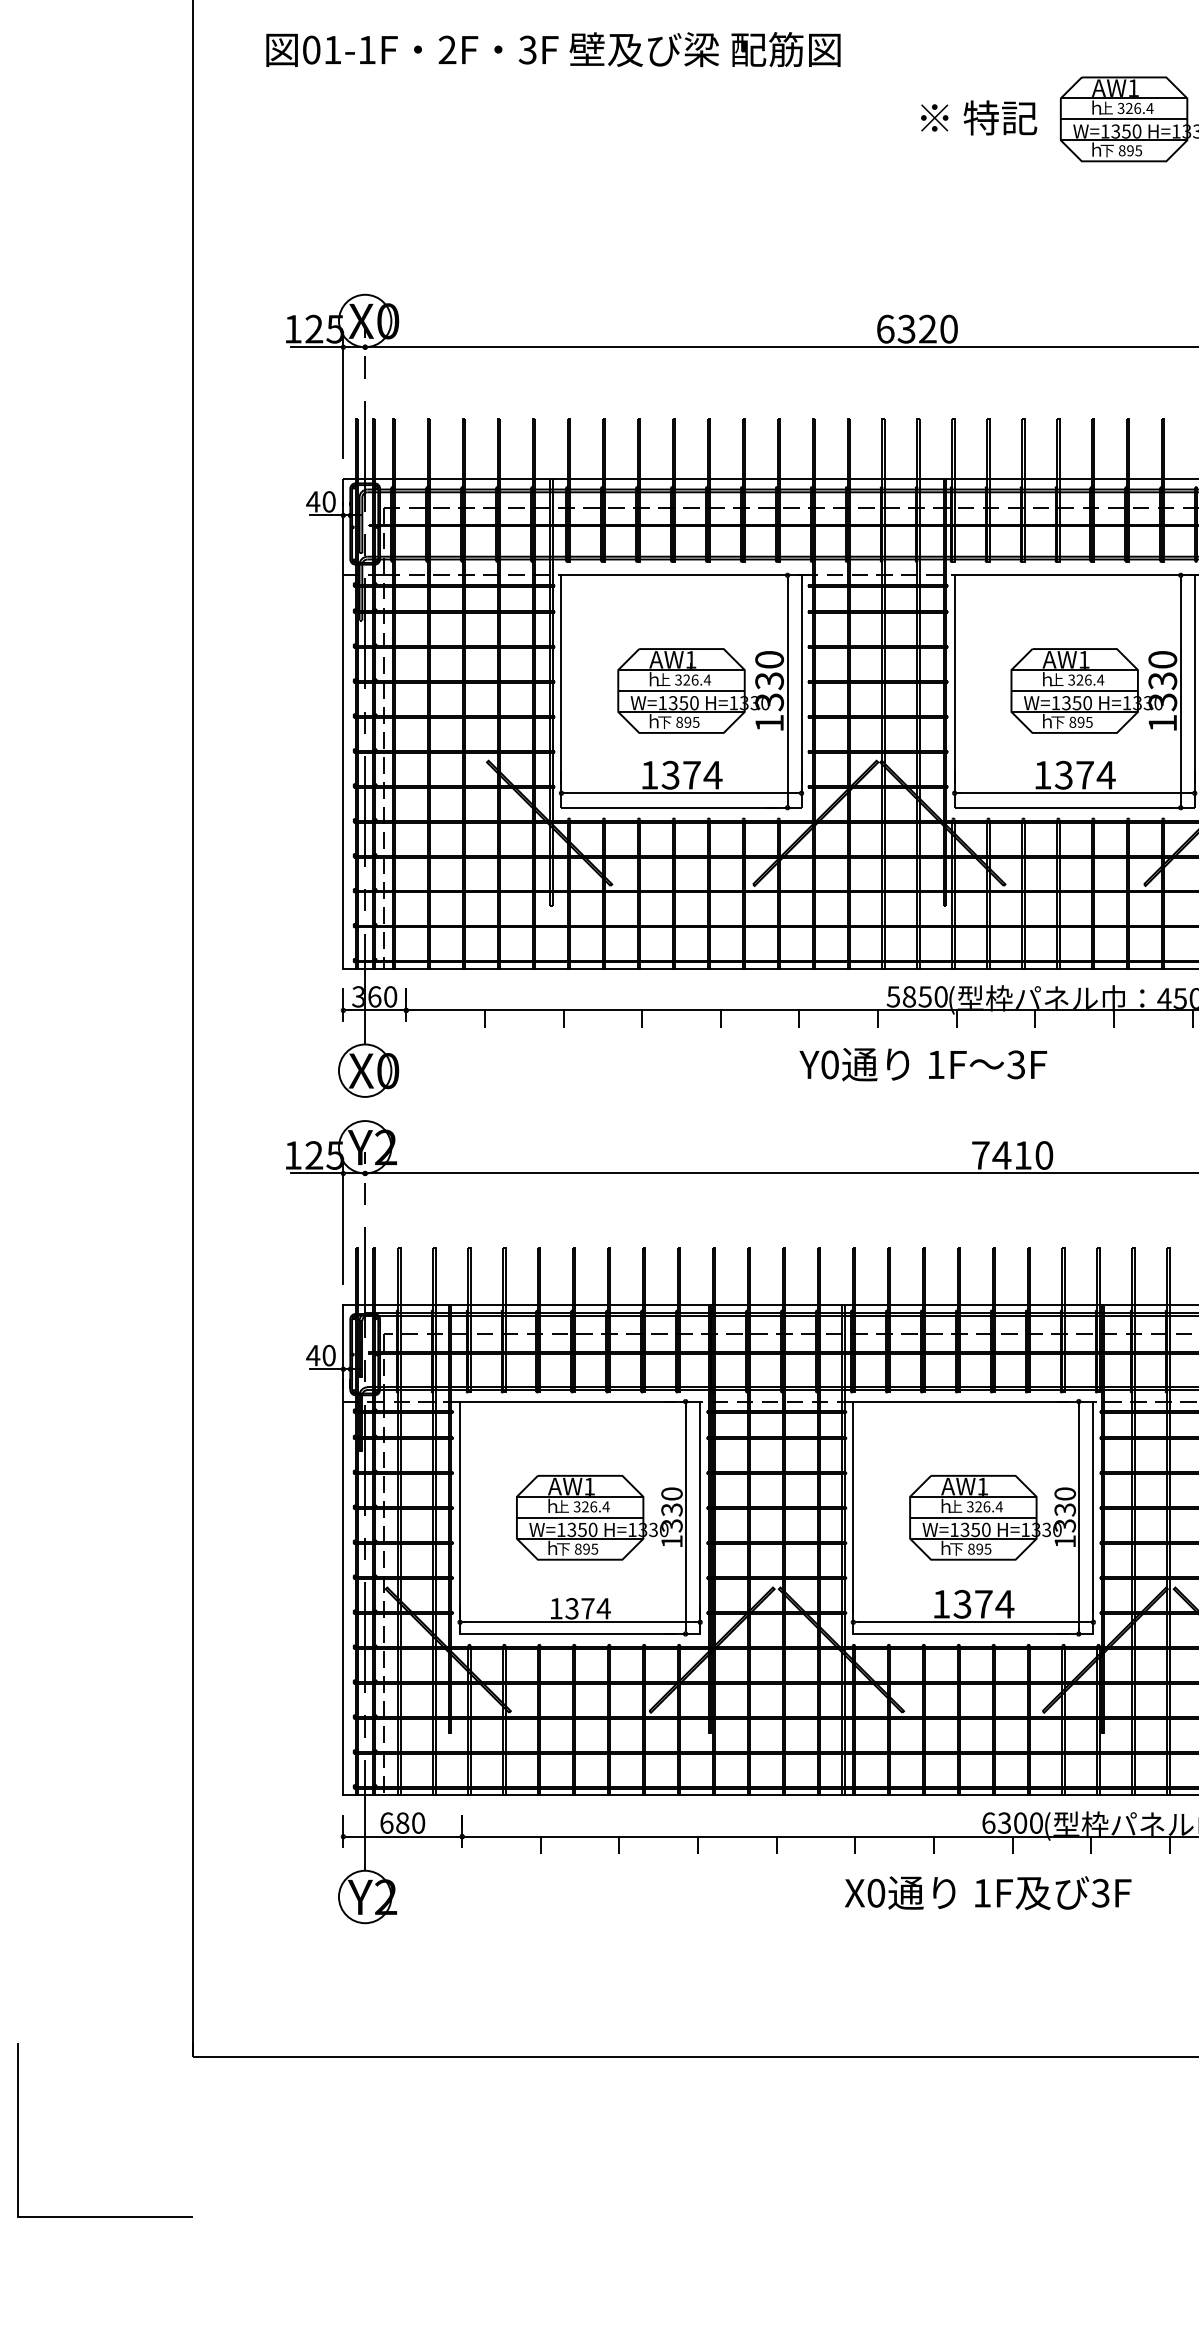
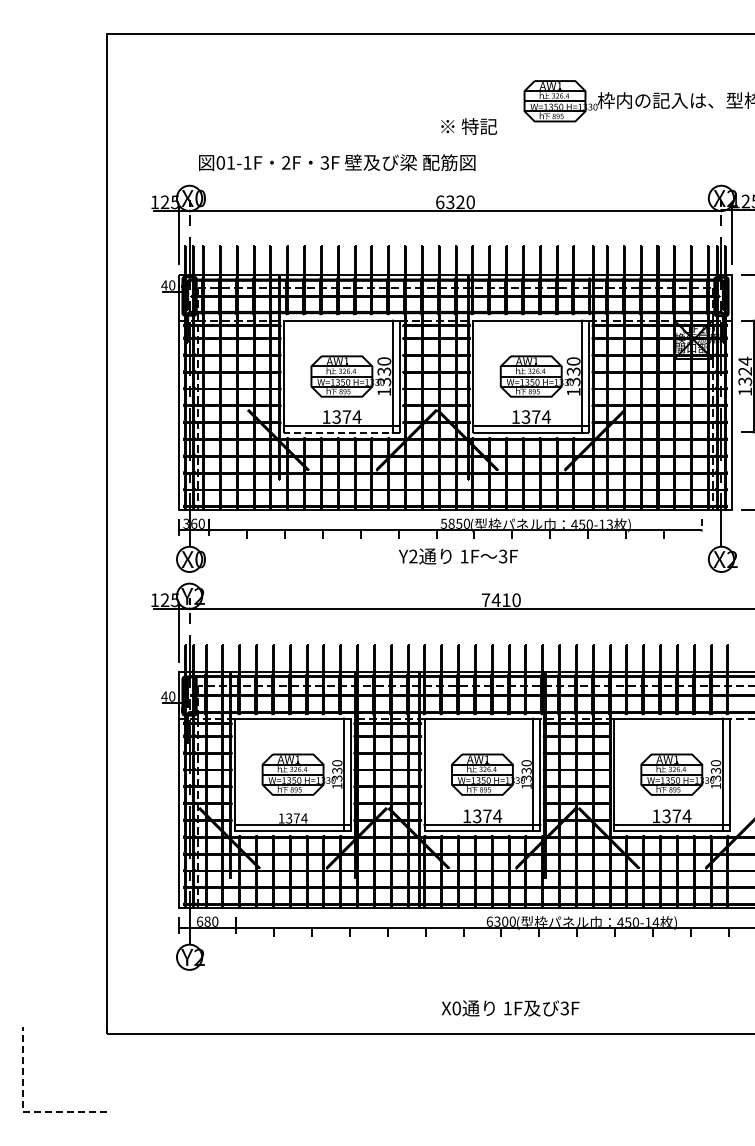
text: (554, 49) -> (337, 162), moved
text: (979, 117) -> (469, 126), moved
line: (680, 807) -> (341, 432), solid -> dashed
text: (830, 1064) -> (413, 556), Y0 -> Y2
text: (988, 1893) -> (510, 1008), moved
line: (18, 2217) -> (22, 1111), solid -> dashed

